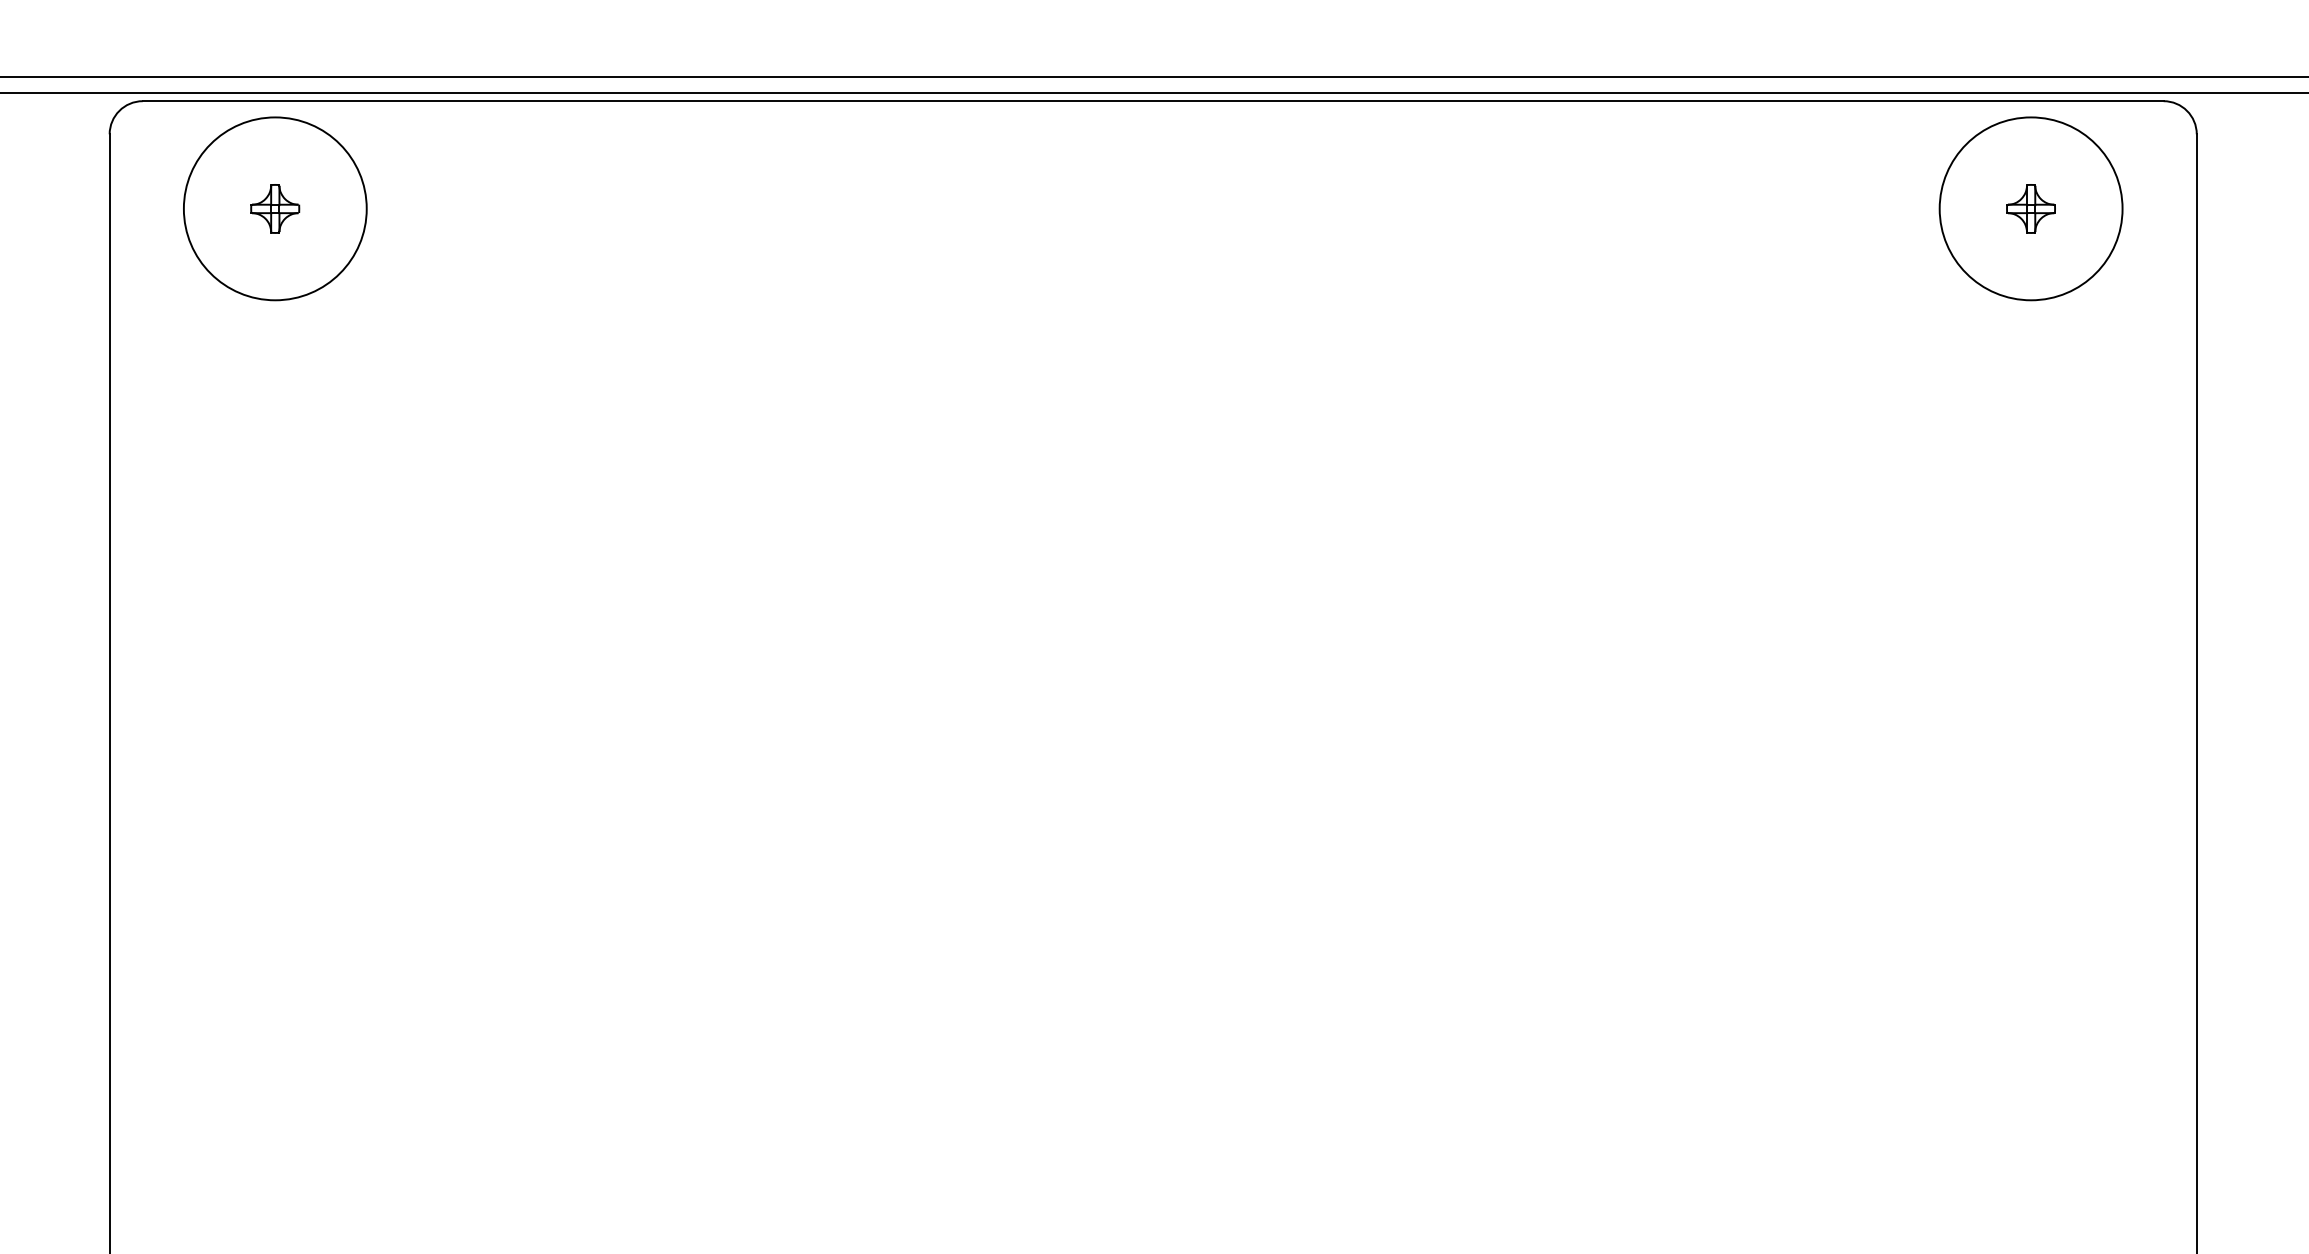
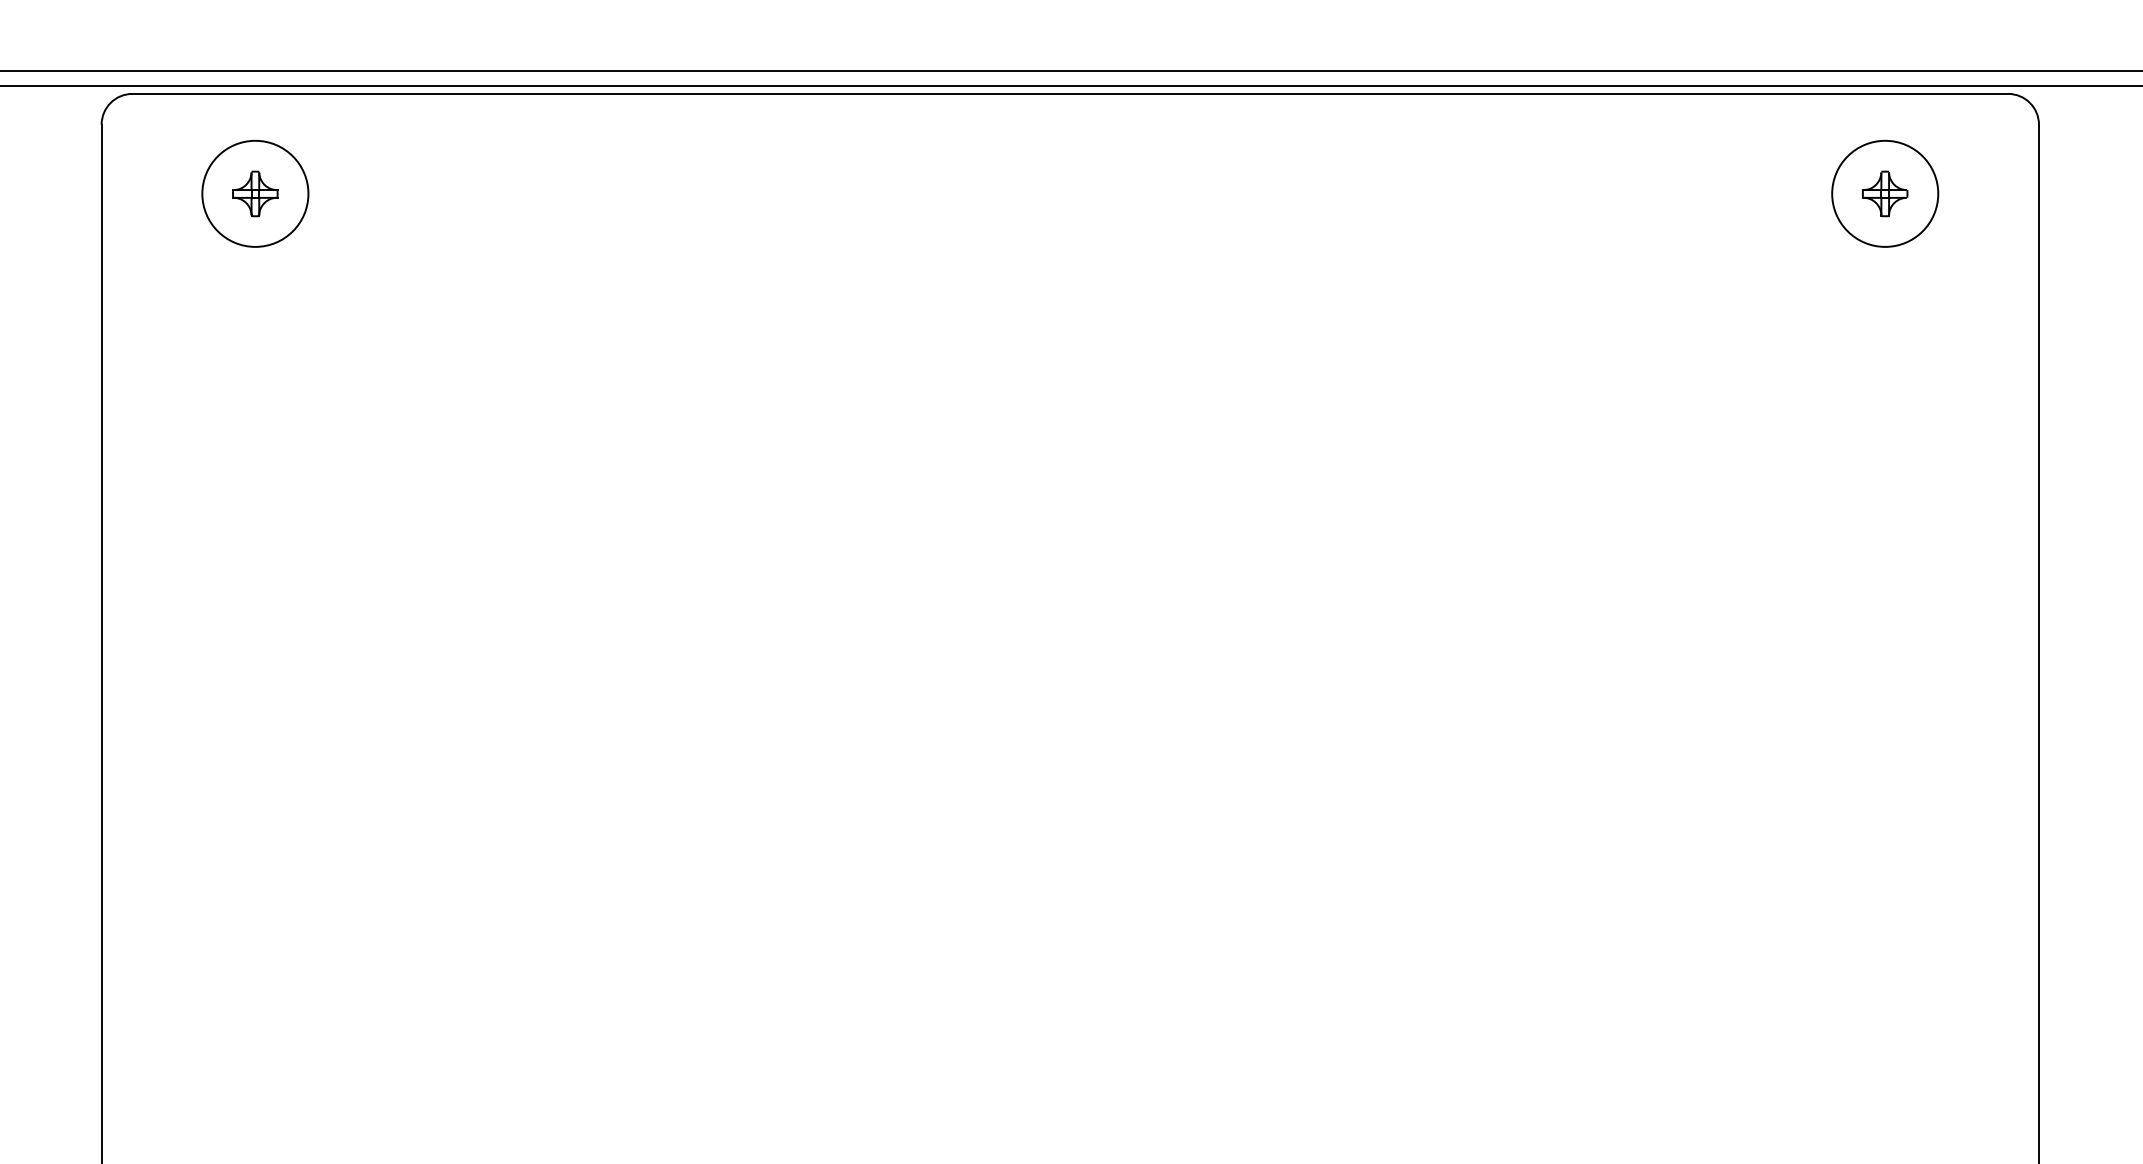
circle: (275, 208) -> (255, 193), size x0.62
circle: (2031, 208) -> (1885, 193), size x0.62

